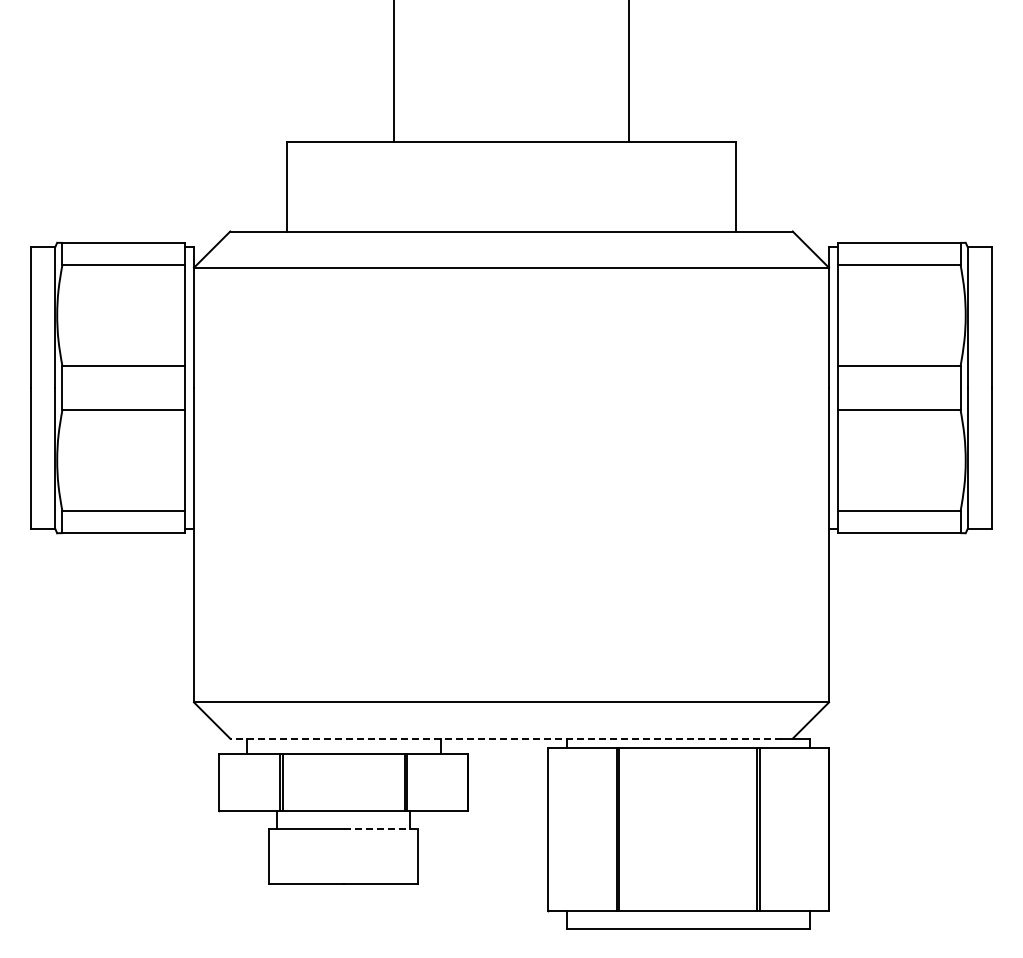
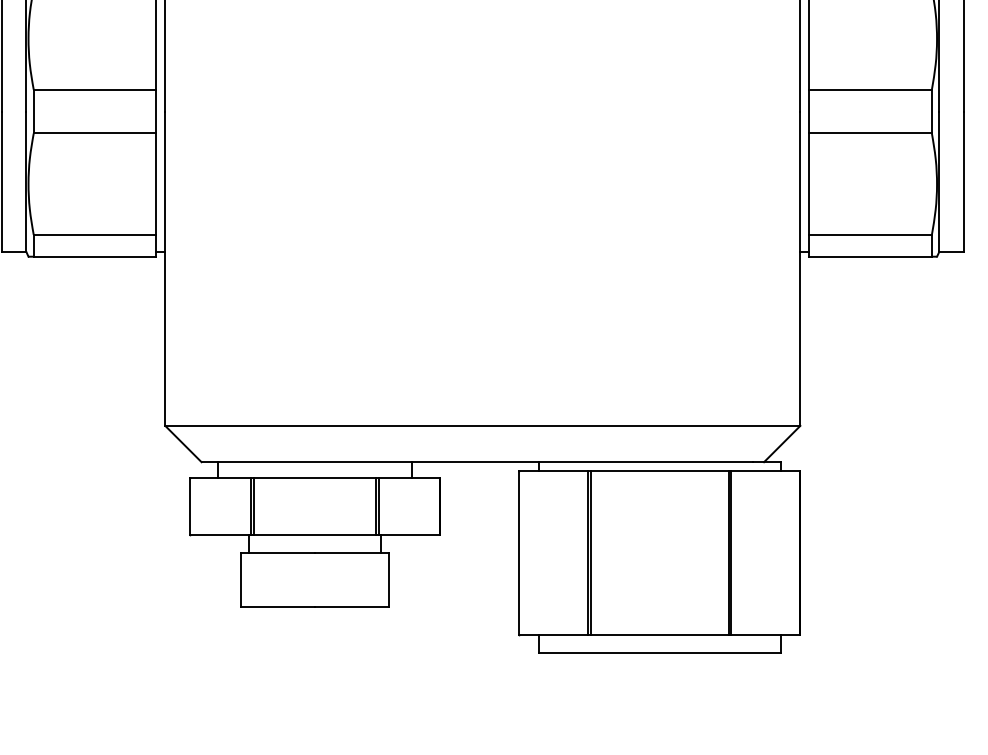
line: (506, 738) -> (477, 462), dashed -> solid
line: (381, 829) -> (352, 553), dashed -> solid

